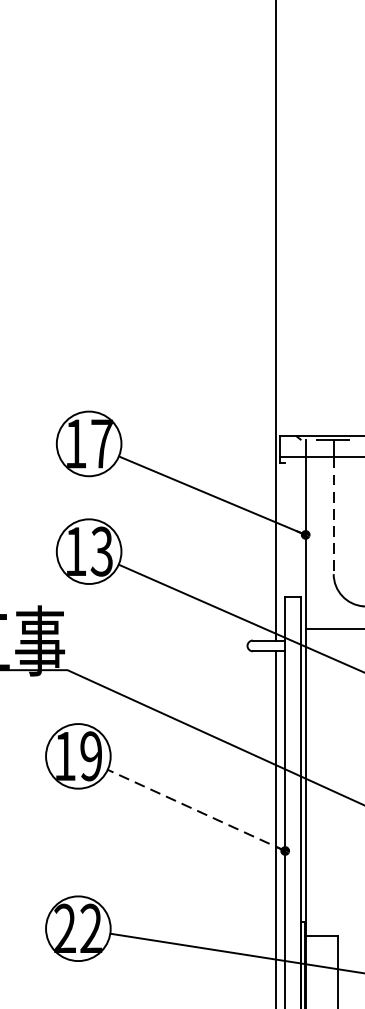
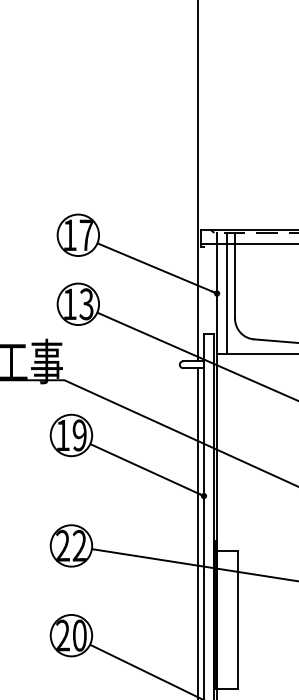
line: (334, 516) -> (235, 281), dashed -> solid
line: (321, 533) -> (227, 292), added
line: (197, 811) -> (147, 470), dashed -> solid

